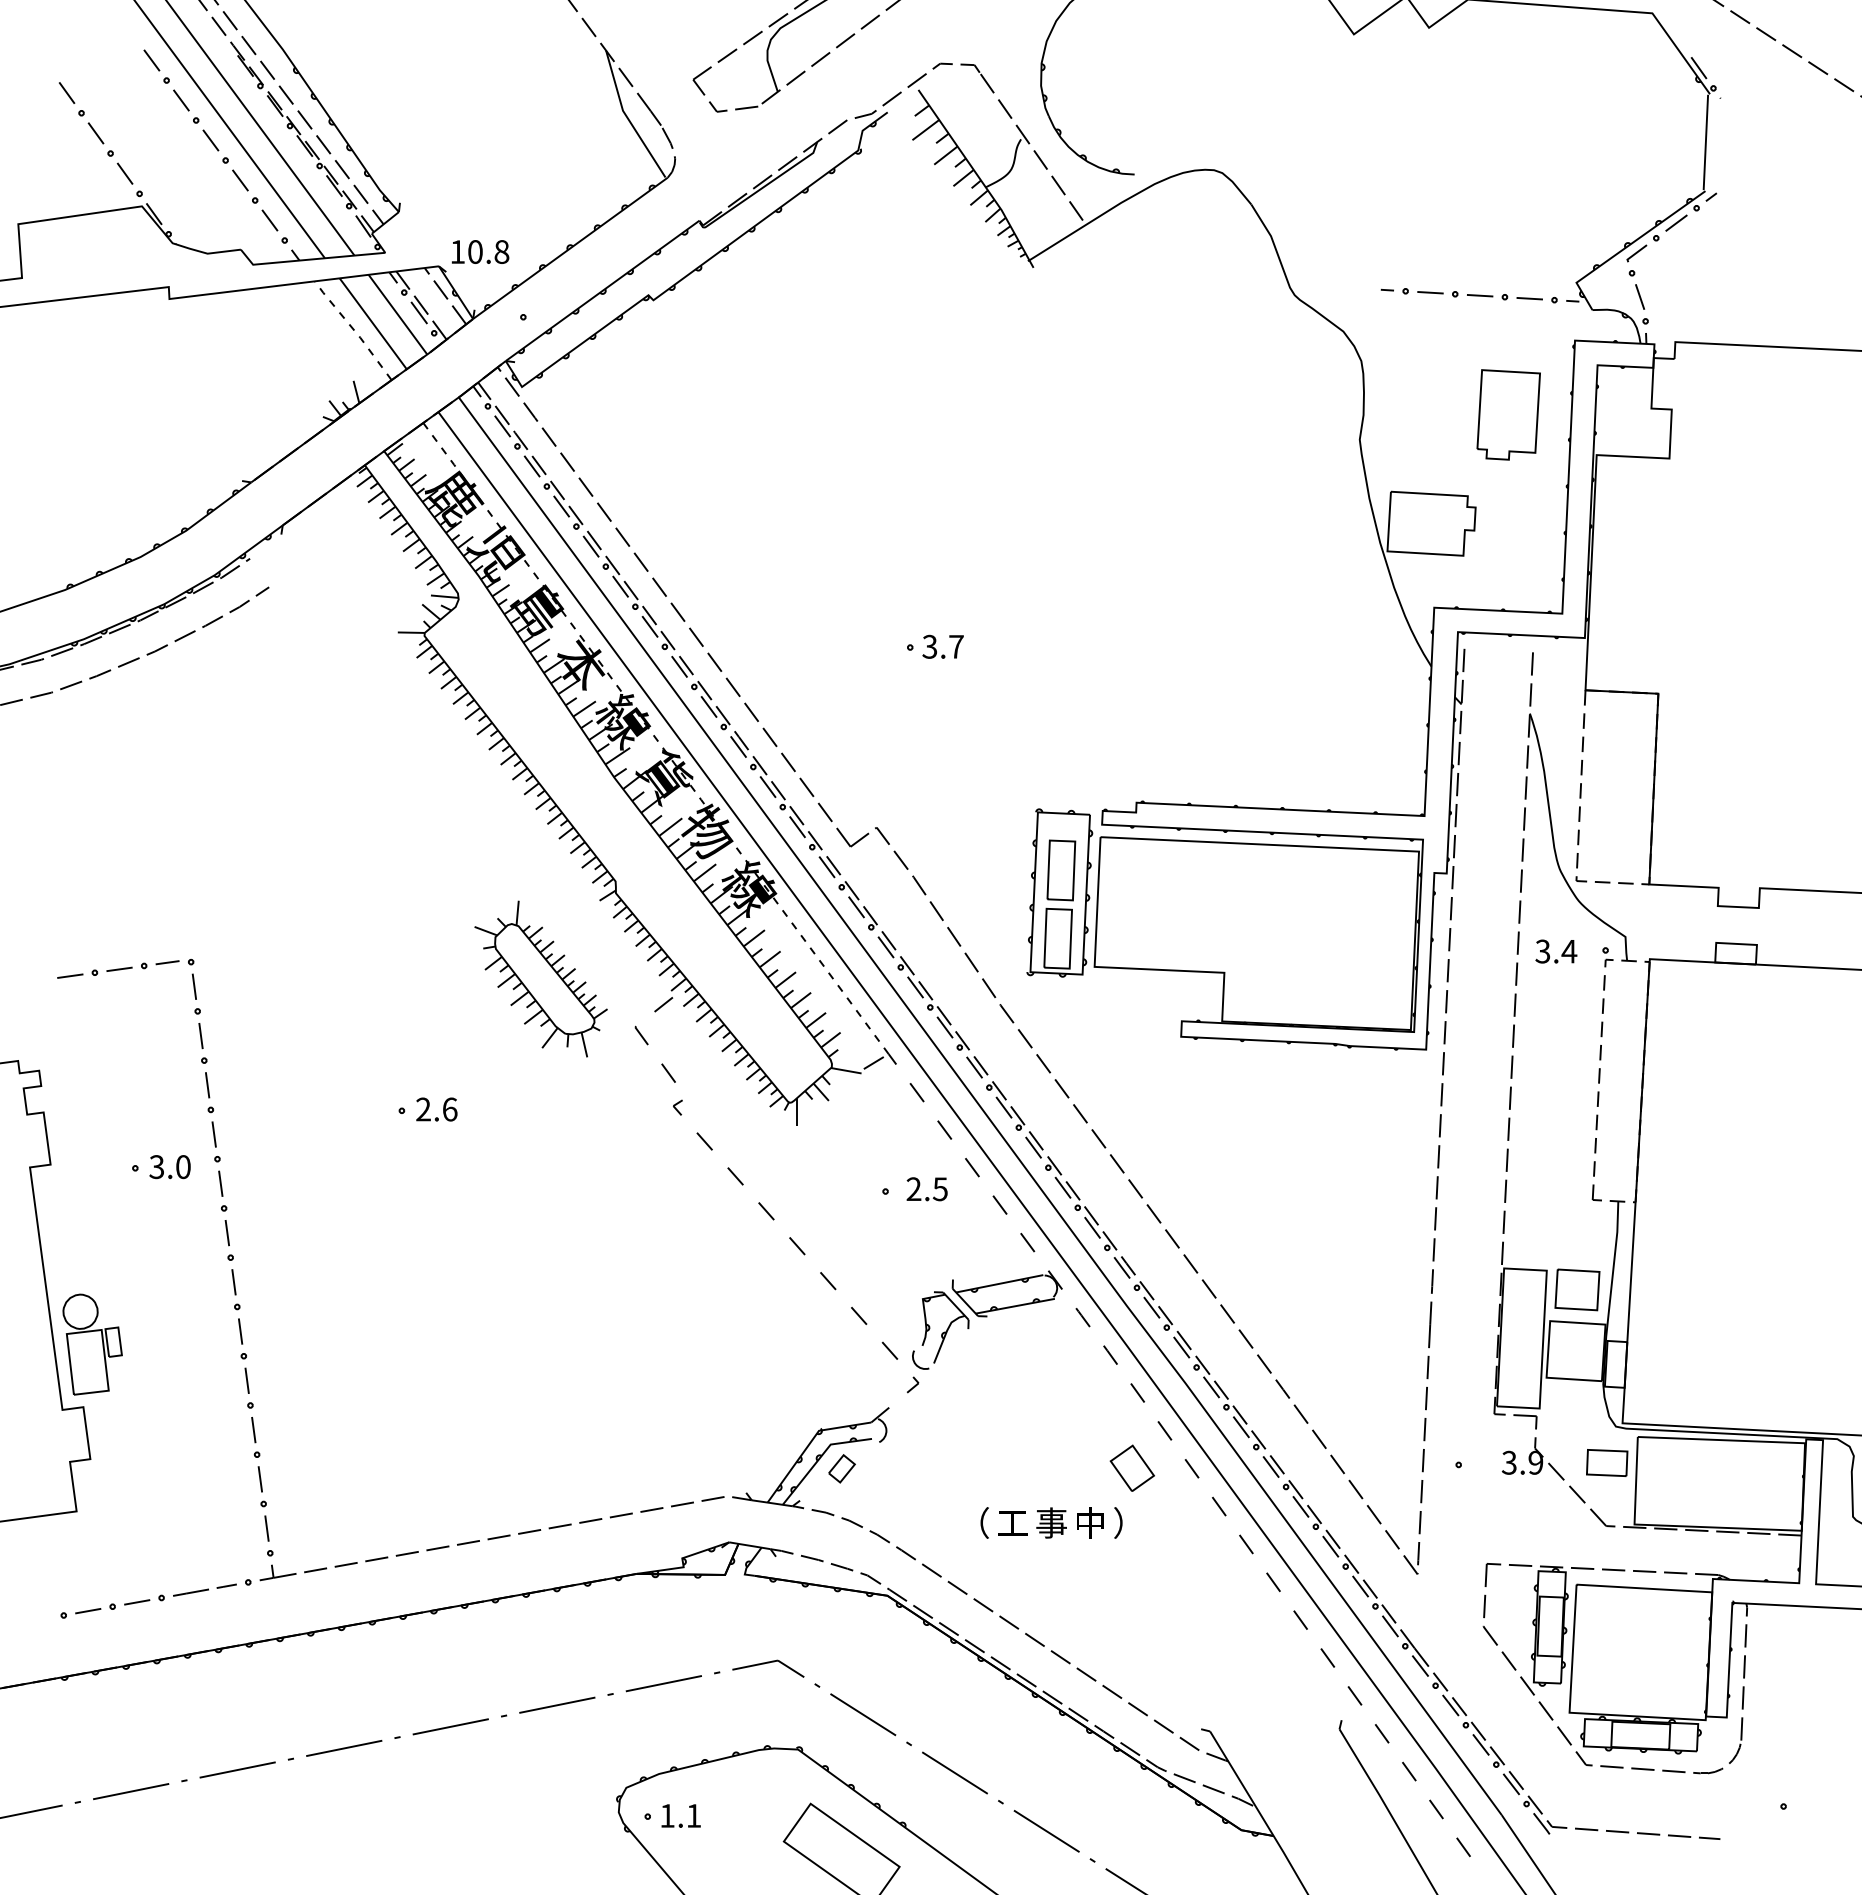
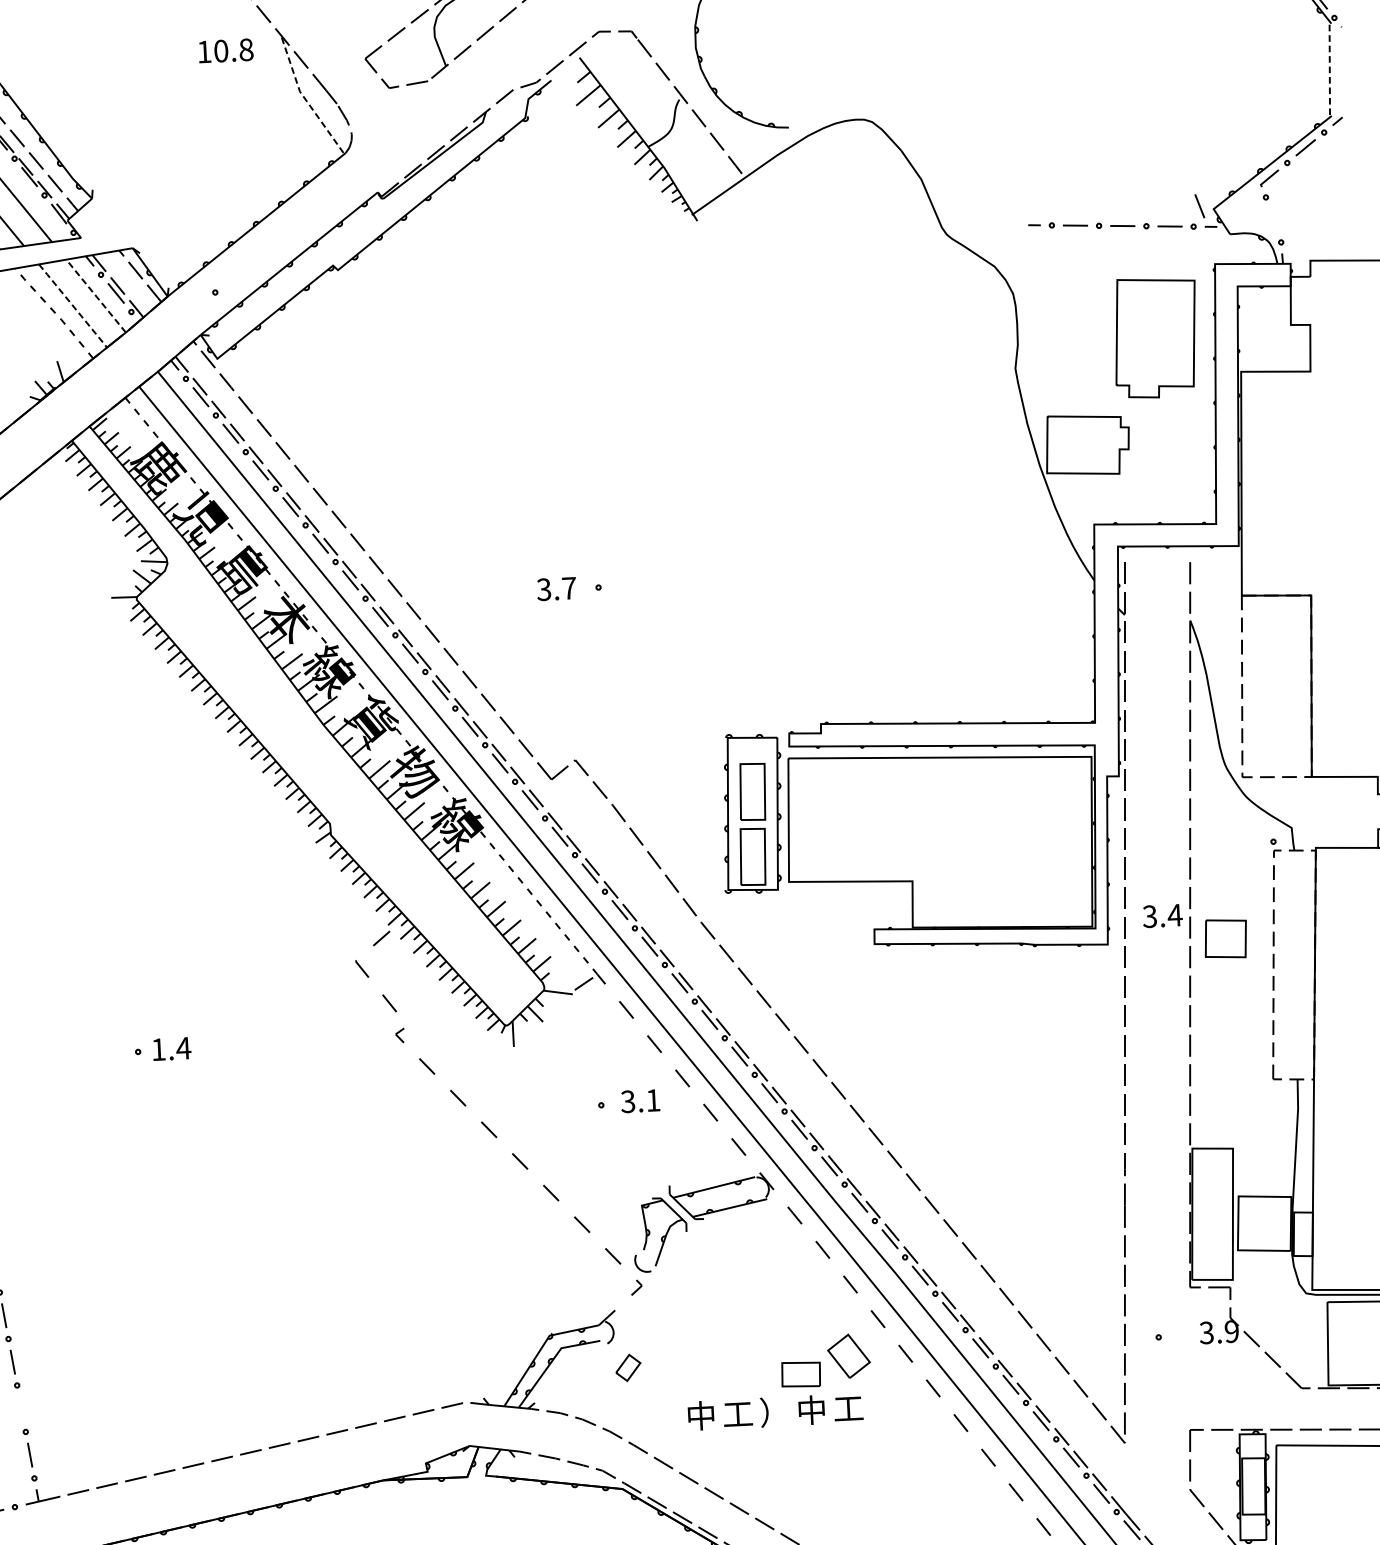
line: (627, 117) -> (304, 97), solid -> dashed
line: (1705, 142) -> (1329, 69), solid -> dashed
text: (480, 251) -> (226, 50), moved
line: (1640, 296) -> (1200, 205), moved
line: (397, 314) -> (95, 295), solid -> dashed
line: (373, 323) -> (73, 305), solid -> dashed
part: (1508, 414) -> (1155, 337), size x1.4
text: (942, 646) -> (556, 588), moved
text: (1556, 951) -> (1162, 915), moved
part: (540, 978) -> (263, 919), removed
text: (436, 1109) -> (170, 1049), 2.6 -> 1.4
text: (926, 1189) -> (640, 1101), 2.5 -> 3.1
part: (1577, 1289) -> (1225, 938), moved
part: (1607, 1462) -> (801, 1374), moved
part: (841, 1468) -> (627, 1367), moved
line: (259, 1479) -> (20, 1408), removed
text: (974, 1522) -> (701, 1415), （ -> 中
text: (1051, 1522) -> (774, 1411), 事 -> ）
text: (1129, 1522) -> (848, 1407), ） -> 工

